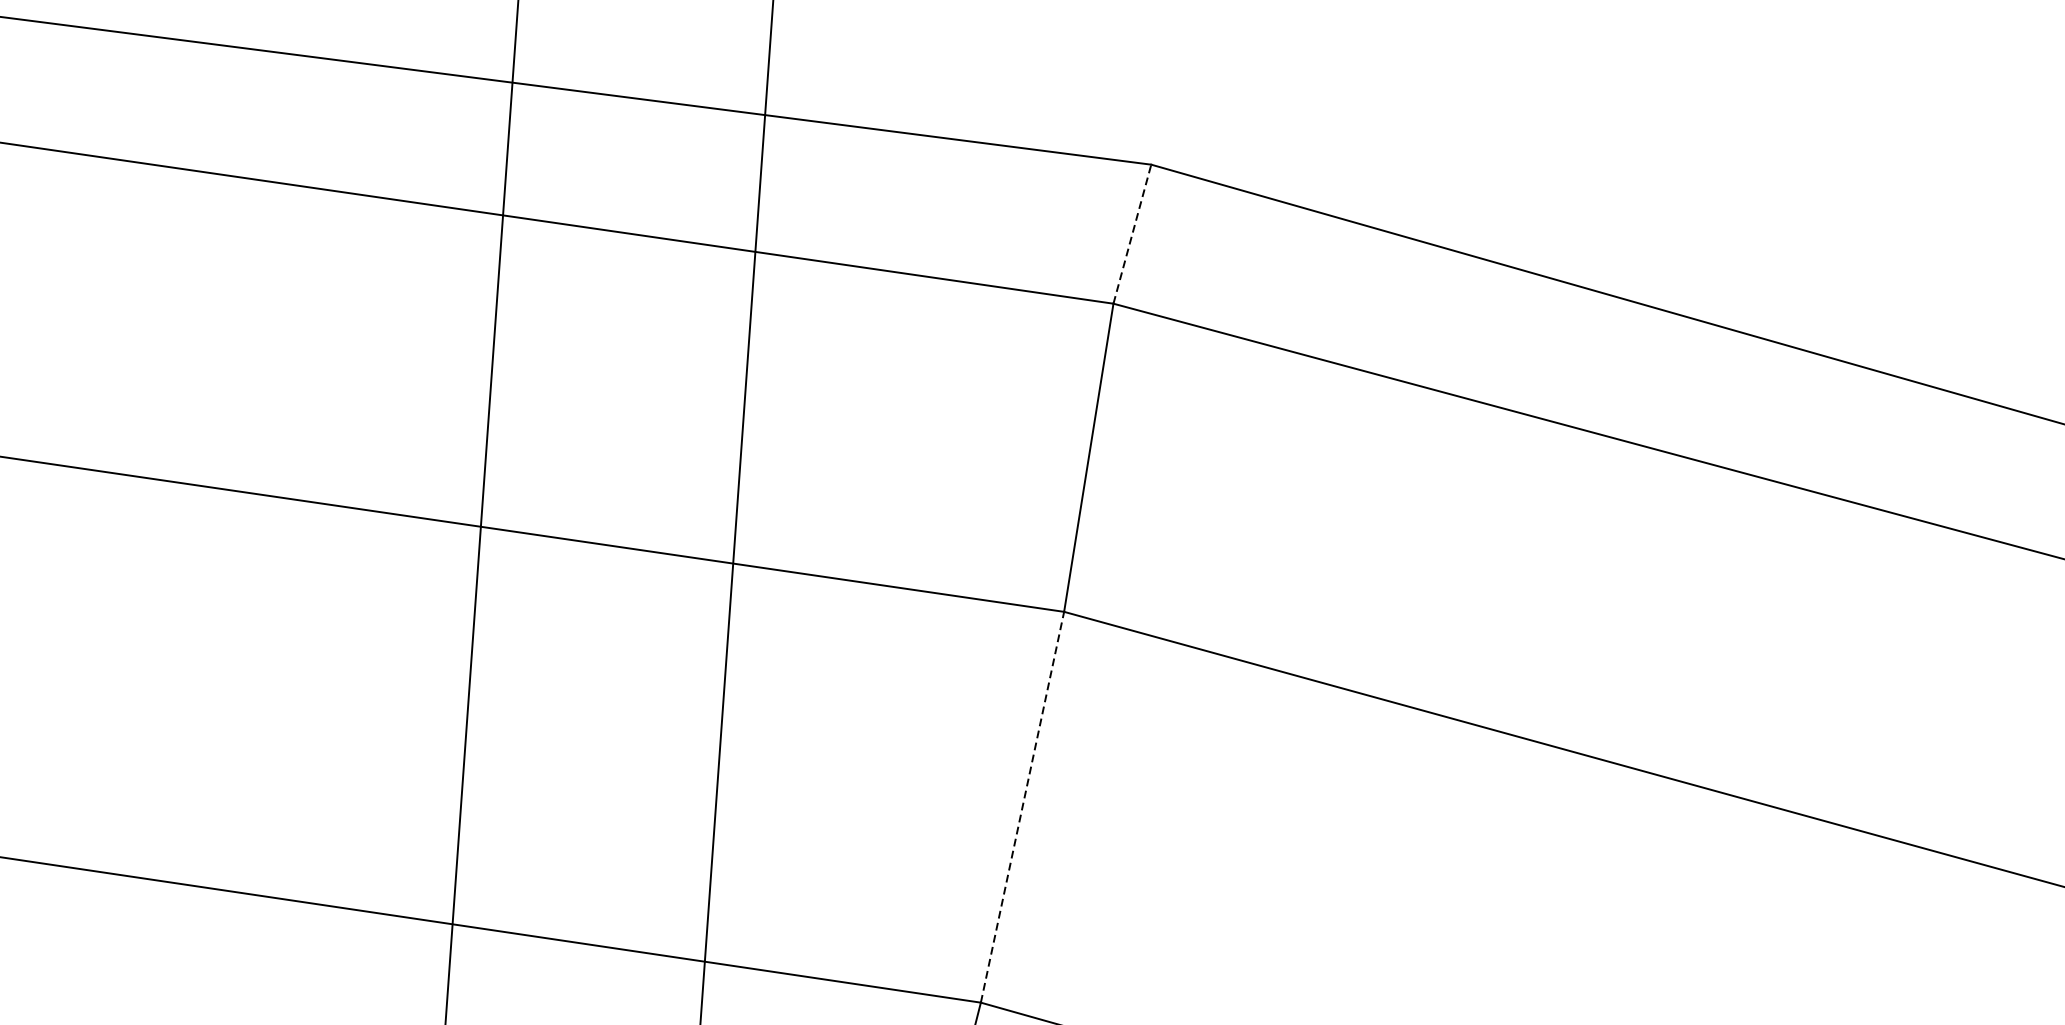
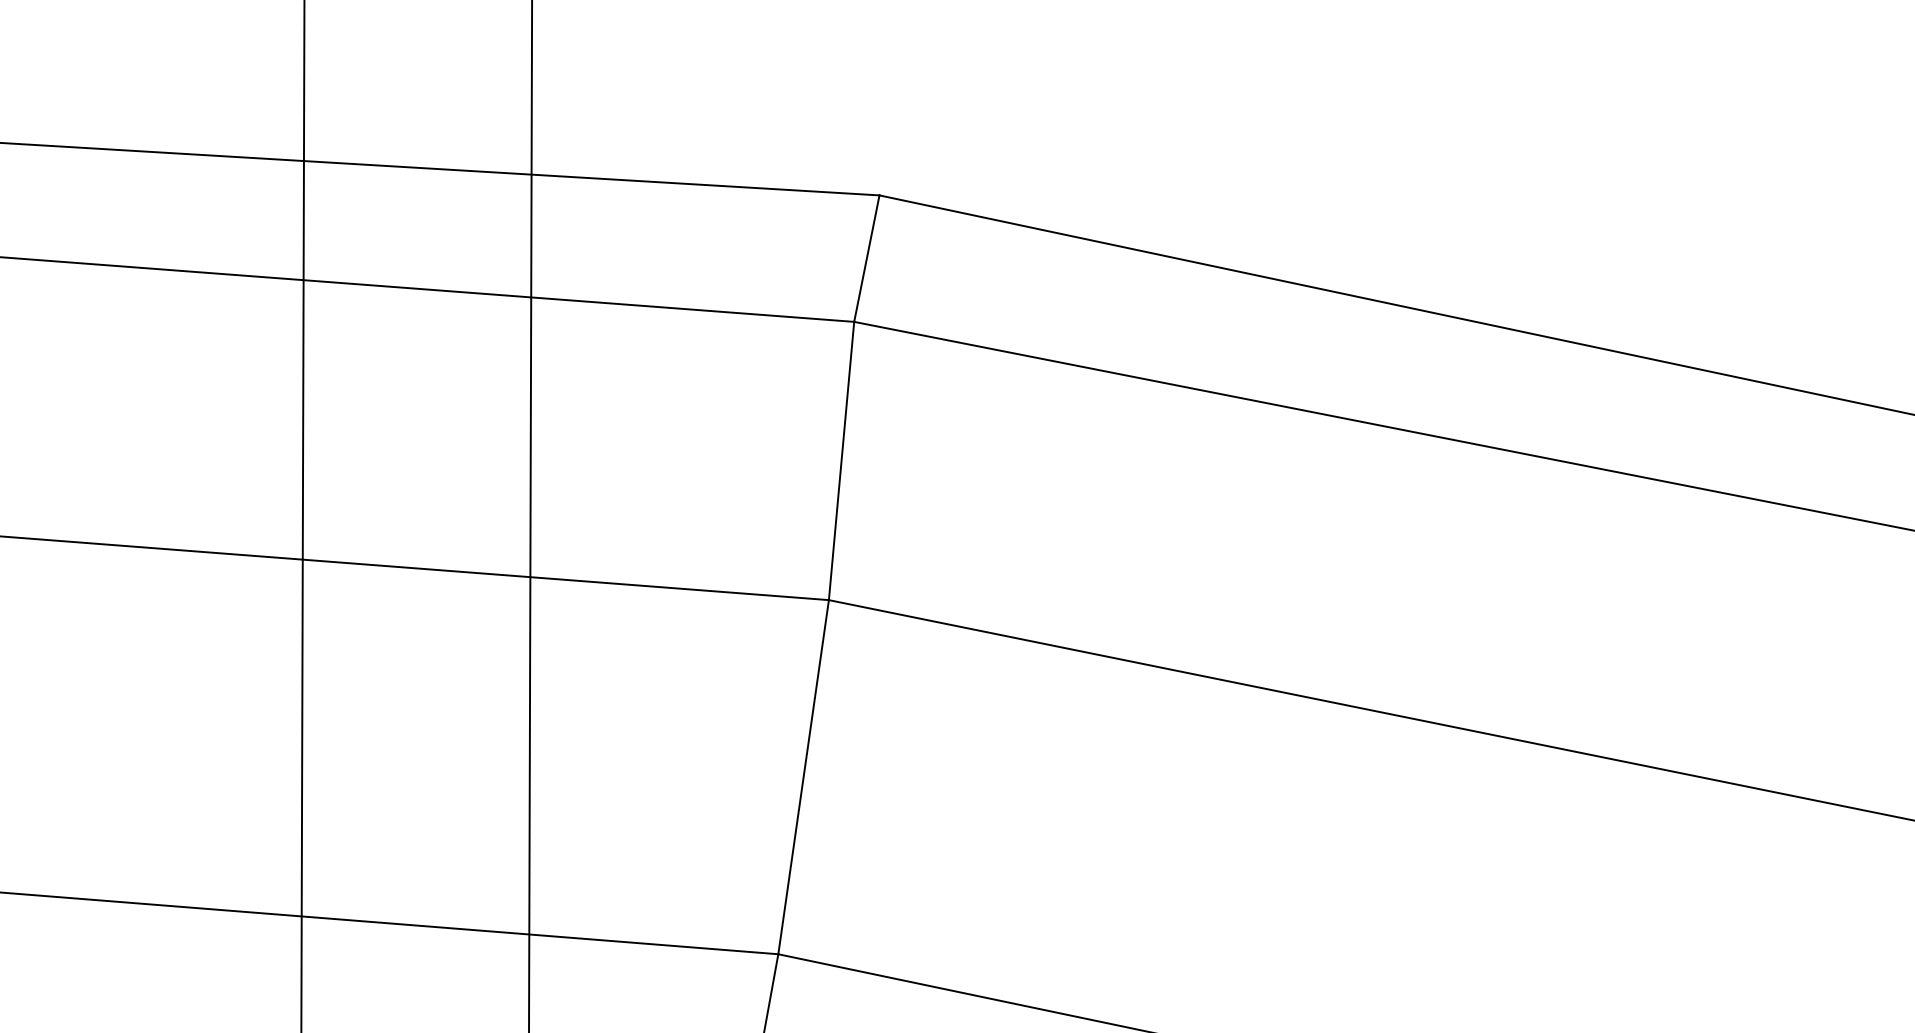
line: (1131, 233) -> (866, 258), dashed -> solid
line: (1022, 807) -> (803, 777), dashed -> solid

